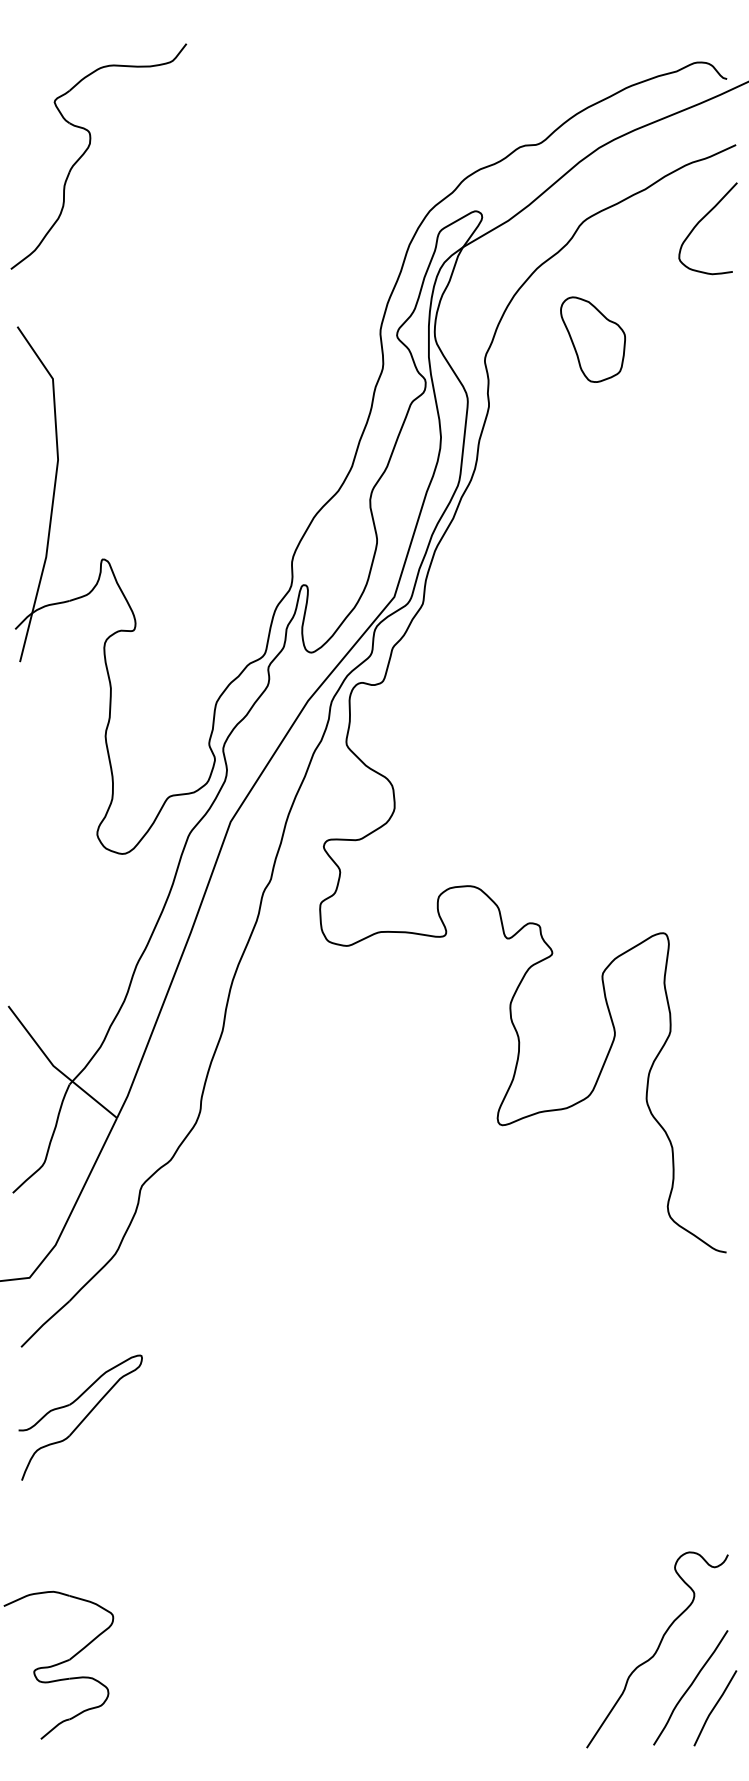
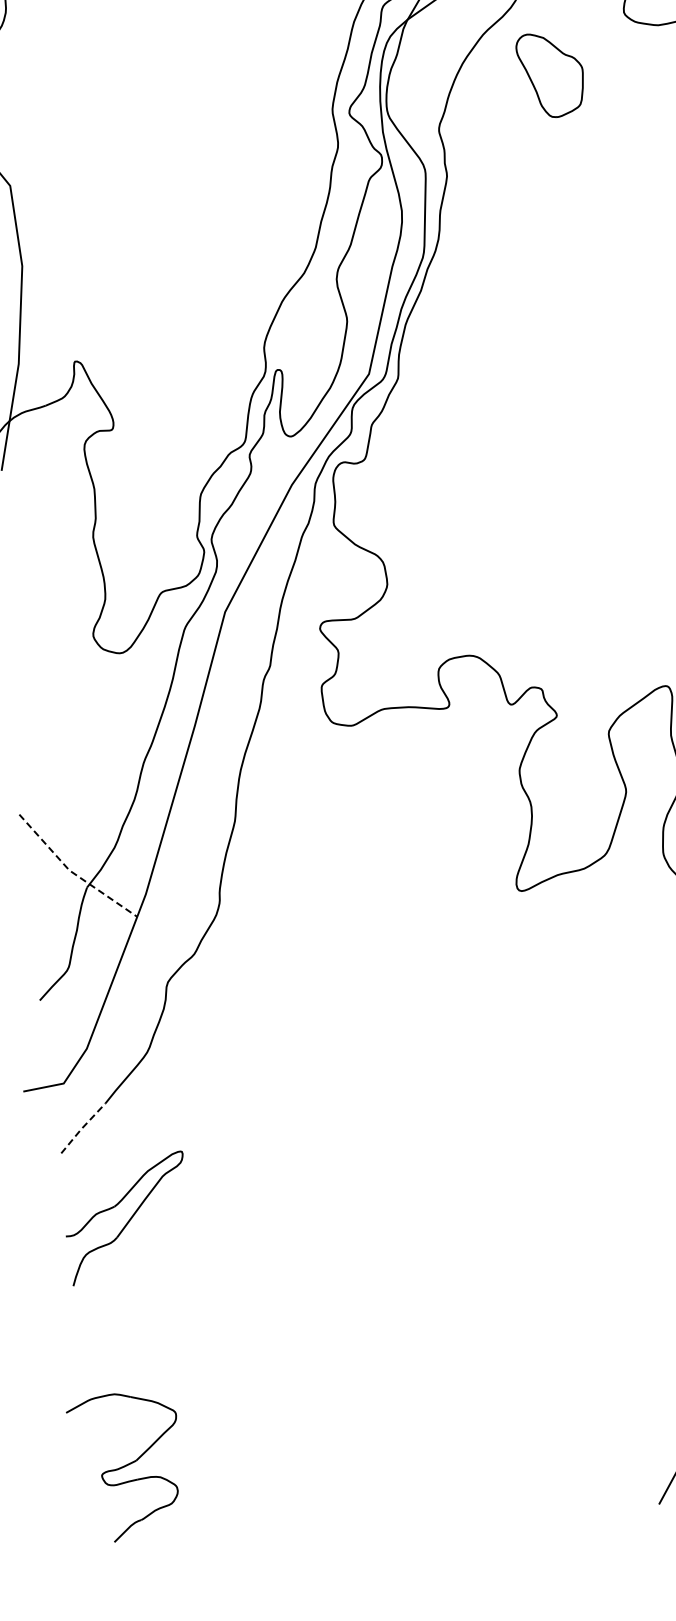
part: (592, 339) -> (550, 74), moved
line: (56, 1068) -> (72, 872), solid -> dashed
line: (44, 1323) -> (82, 1127), solid -> dashed

